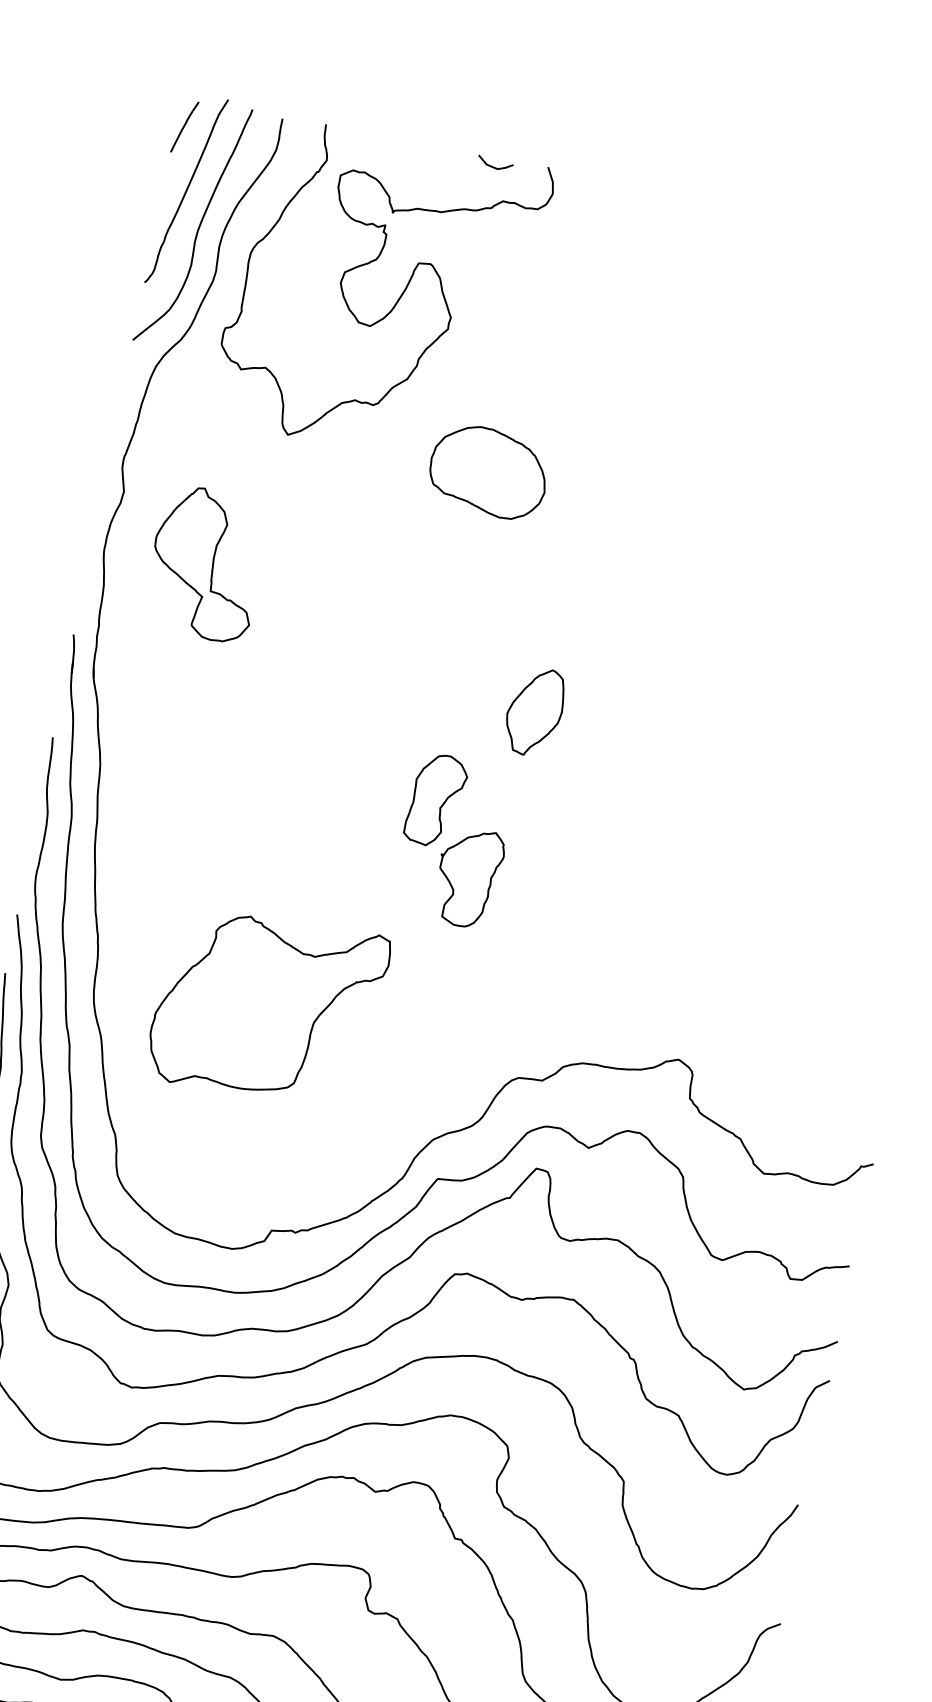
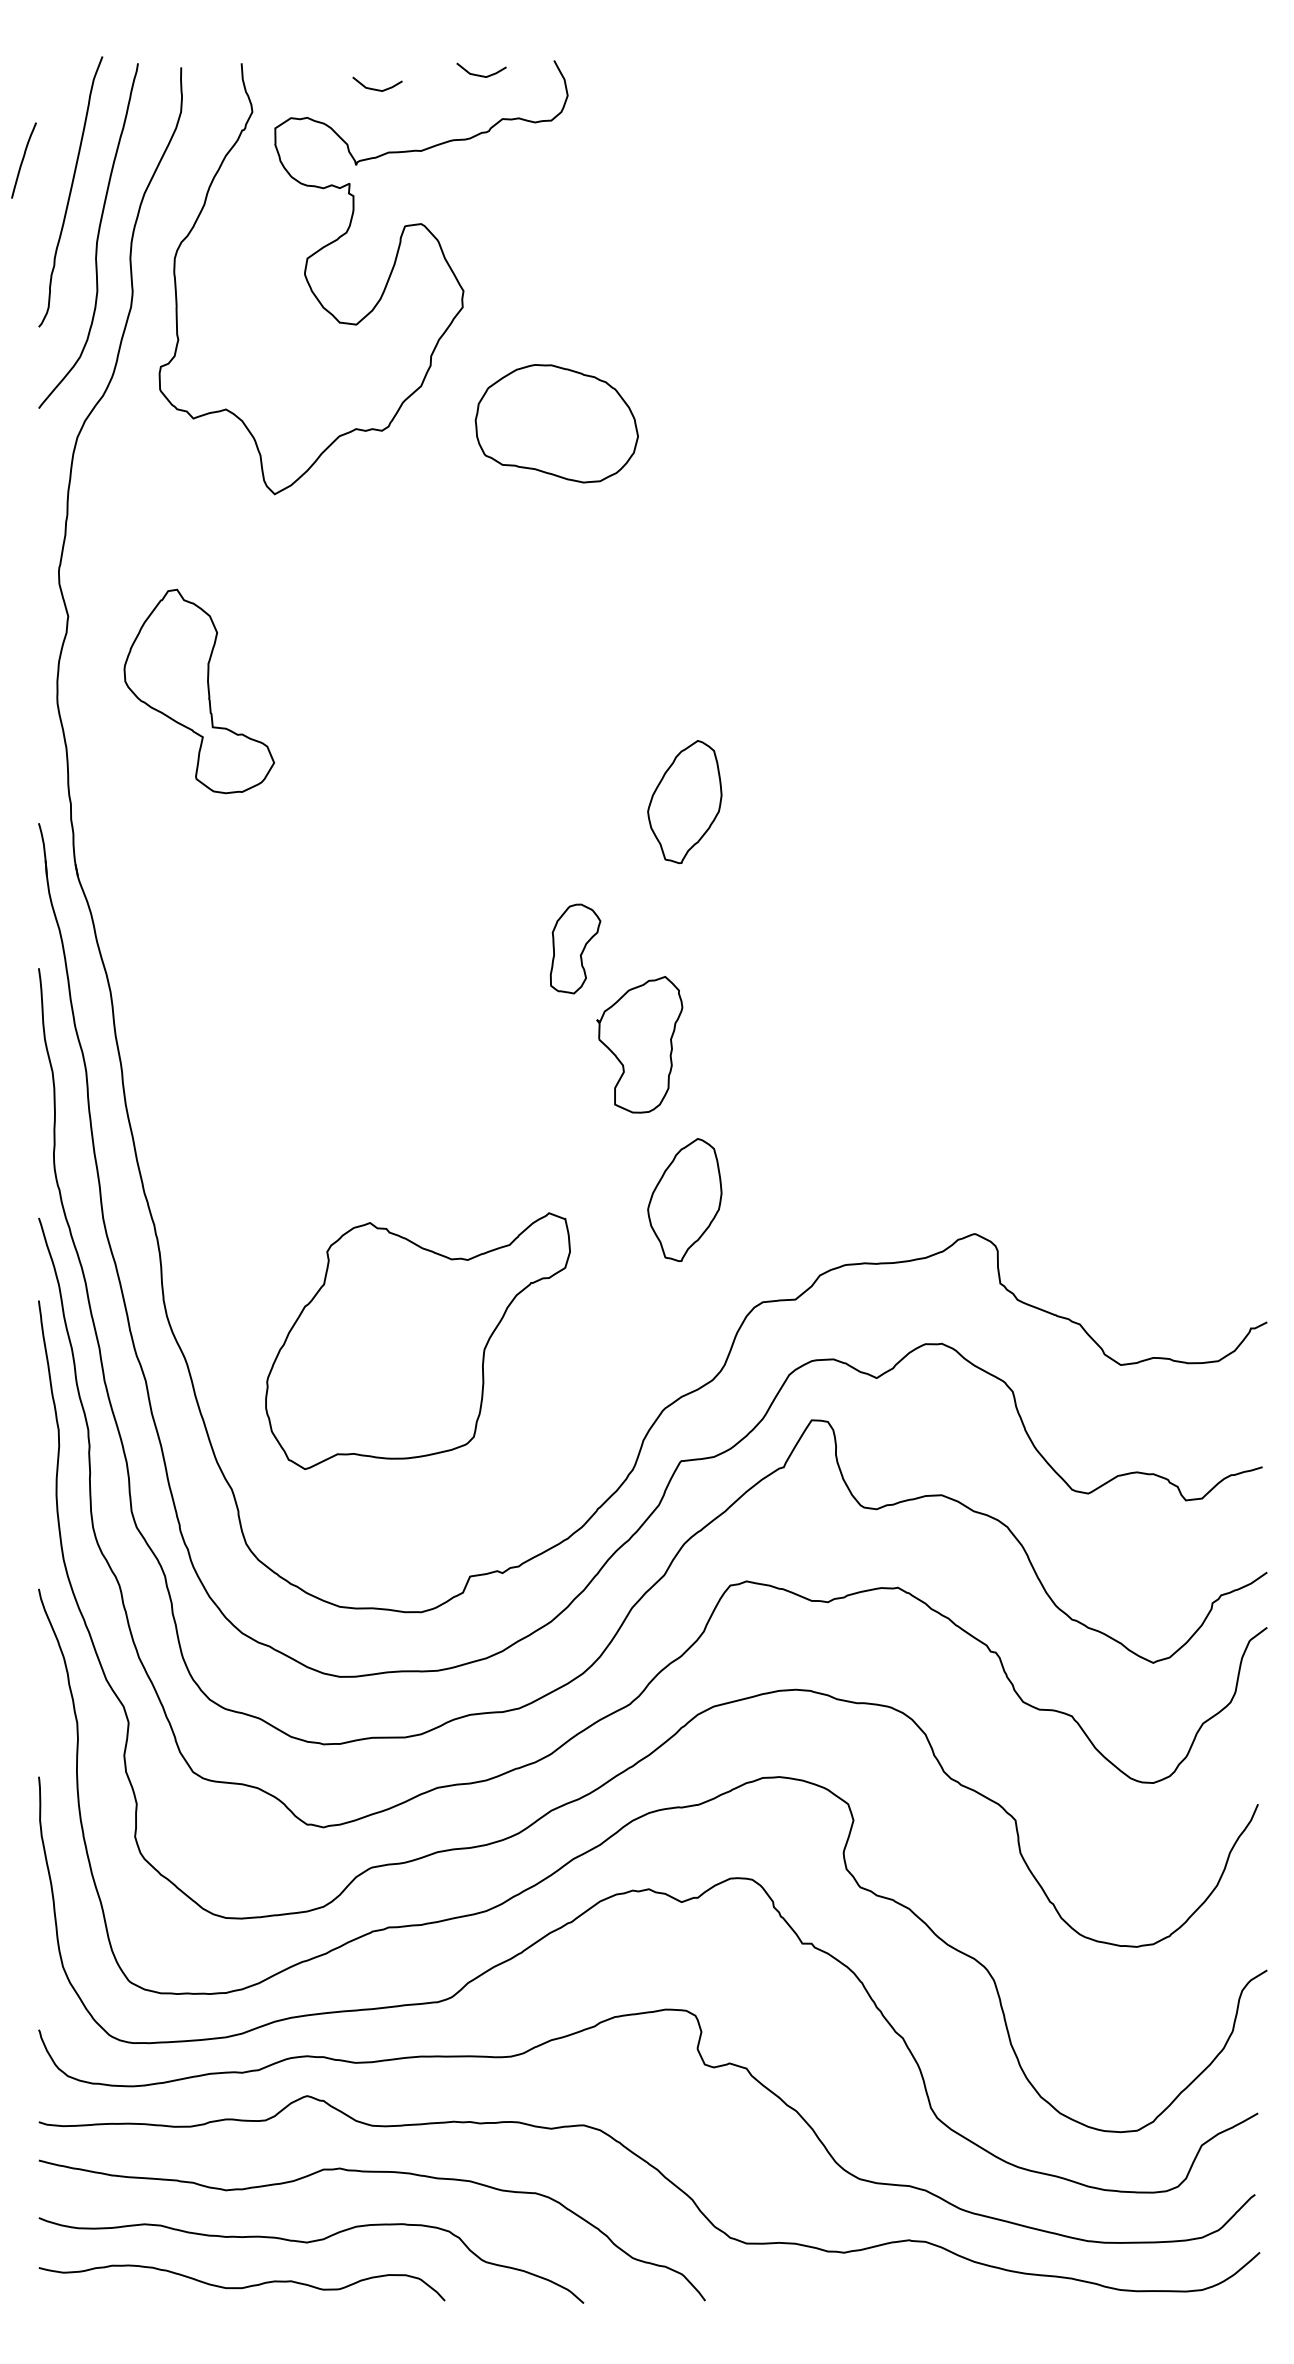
curve: (184, 126) -> (23, 160), moved
curve: (417, 161) -> (375, 88), added
part: (488, 471) -> (556, 423), moved
part: (436, 800) -> (575, 948), size x0.7
part: (477, 993) -> (684, 1199), added
part: (267, 1006) -> (417, 1340), moved

